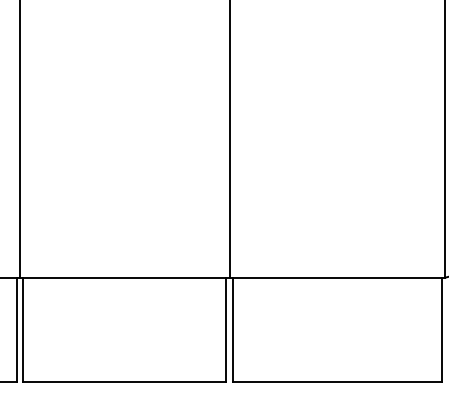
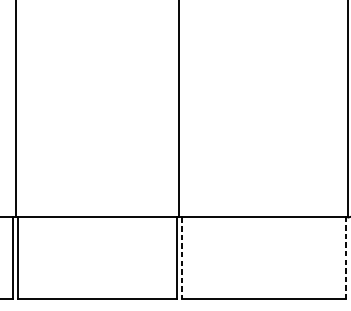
line: (442, 329) -> (346, 258), solid -> dashed
line: (232, 330) -> (181, 258), solid -> dashed

